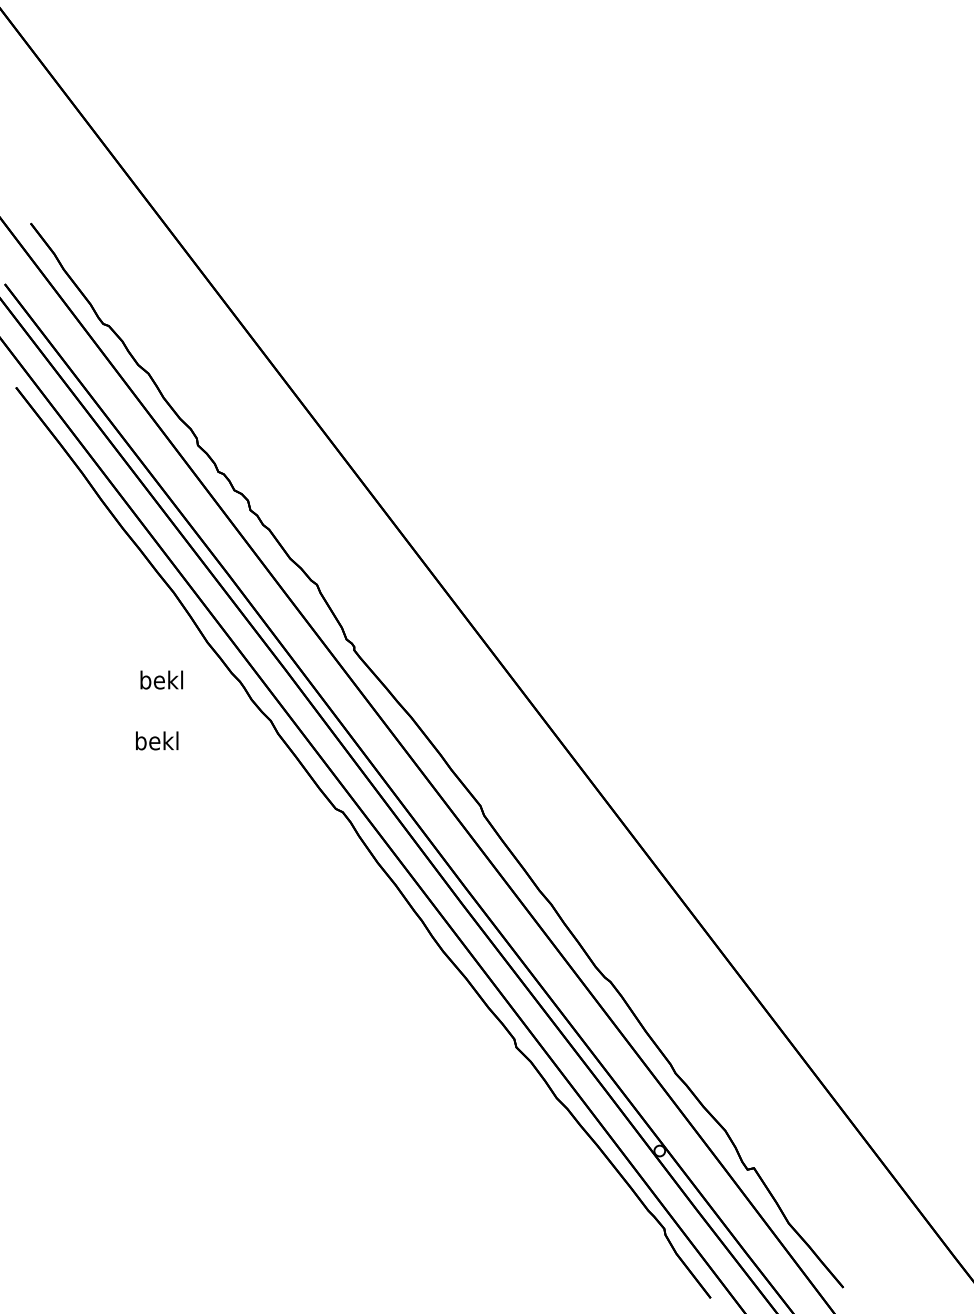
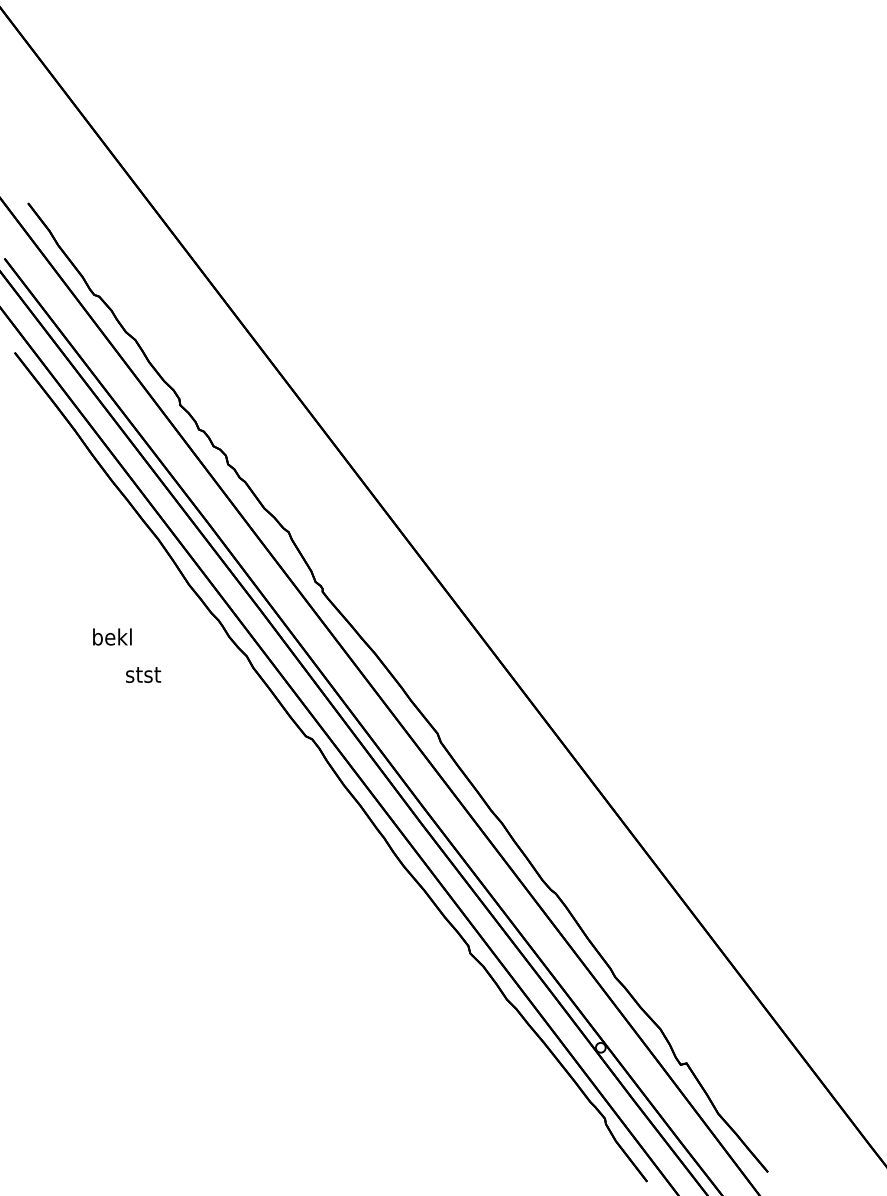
text: (161, 679) -> (112, 636), moved
text: (156, 739) -> (142, 673), bekl -> stst

